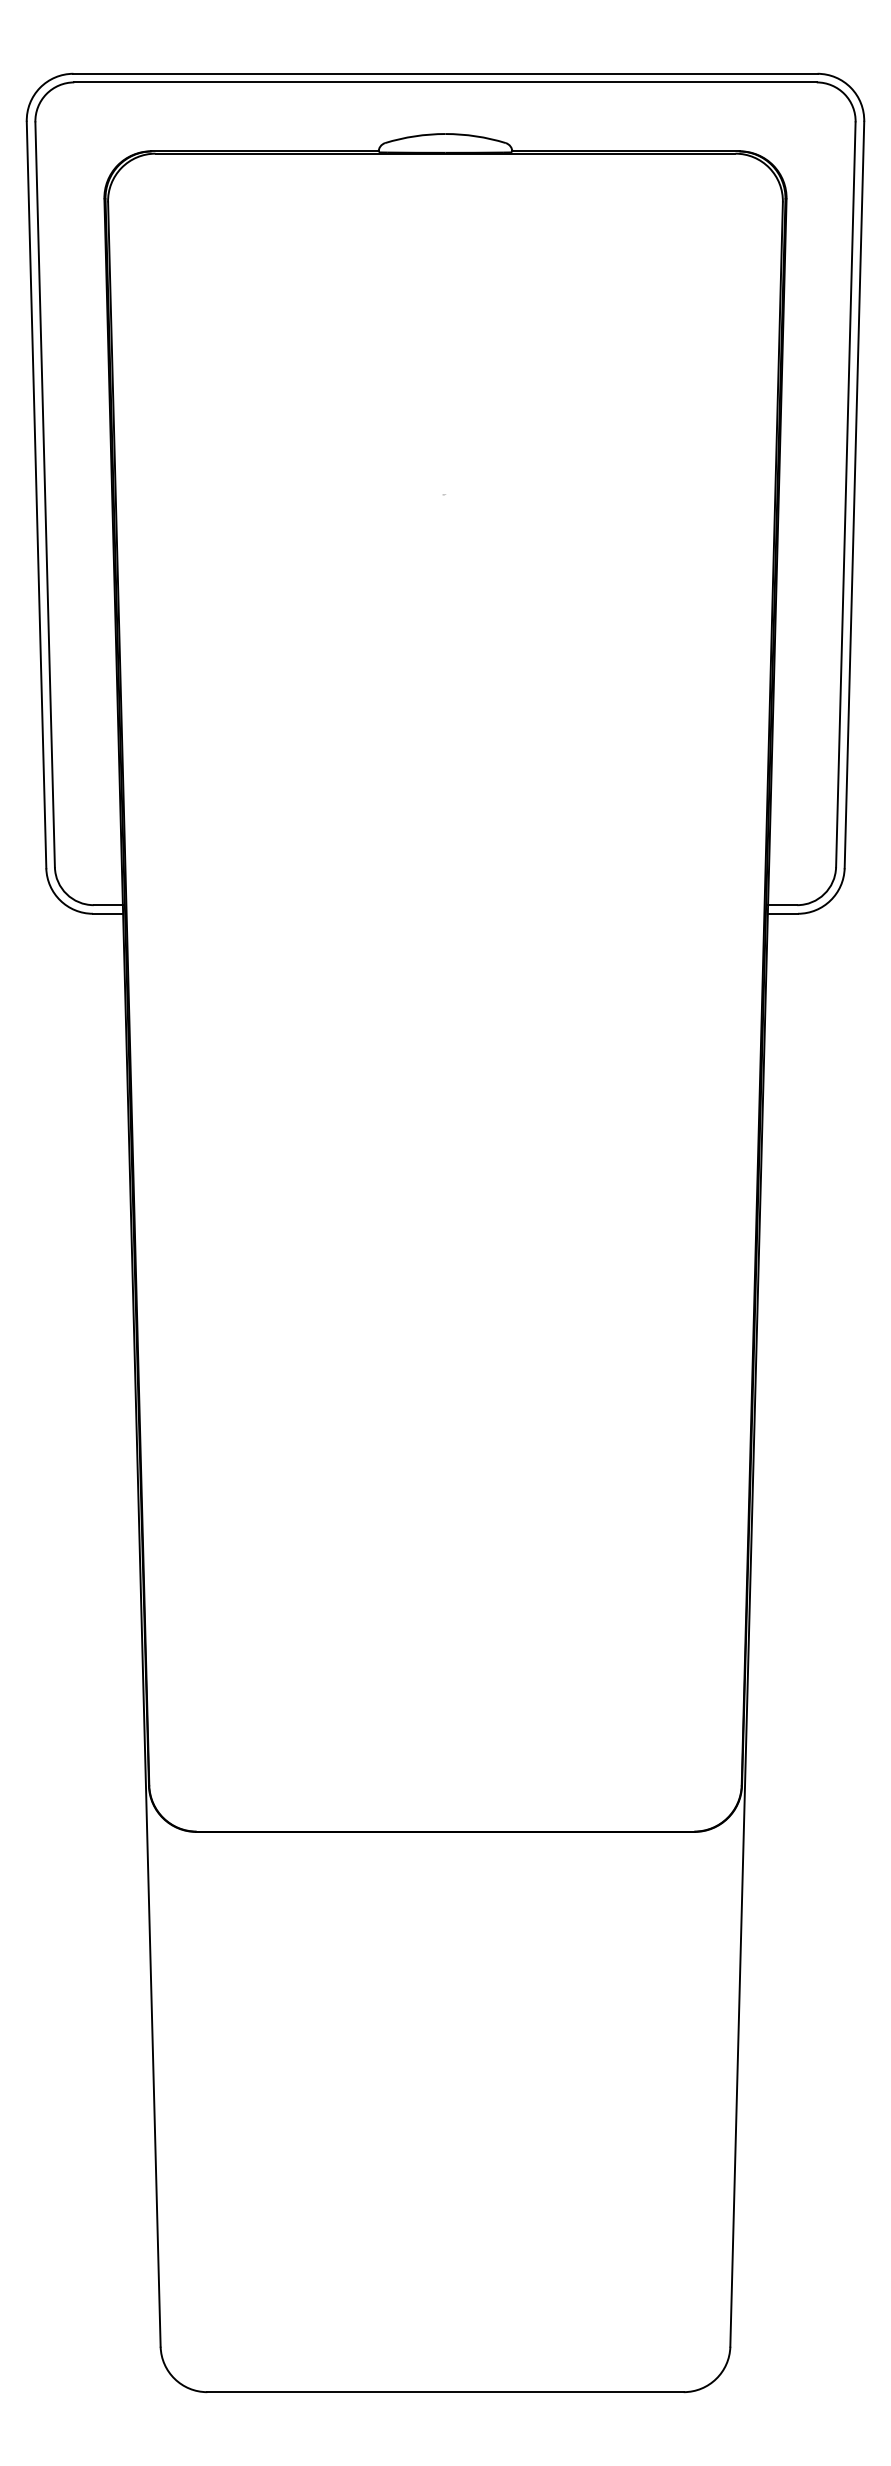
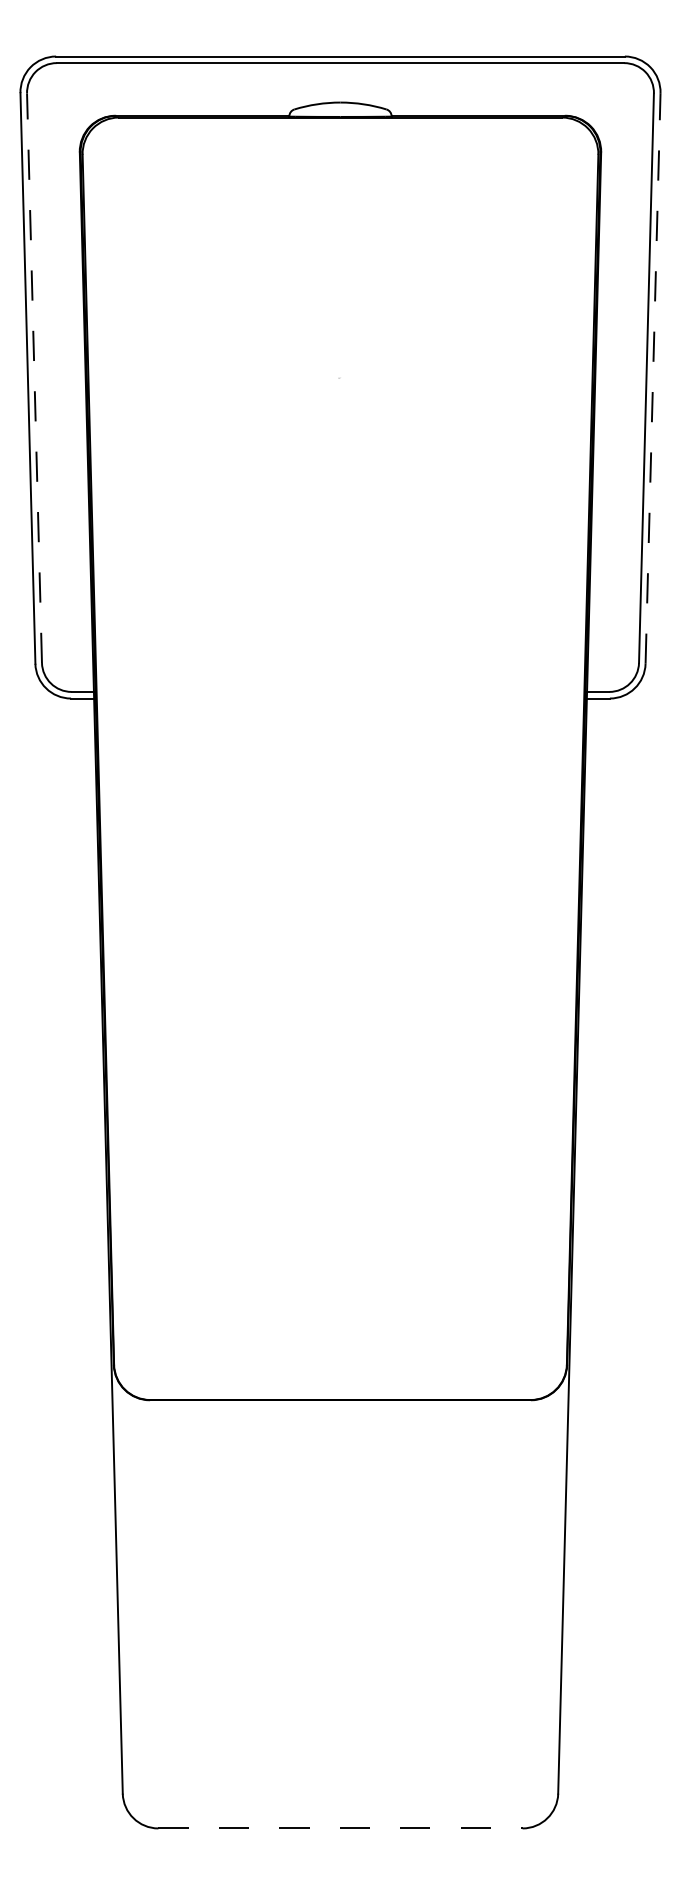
line: (855, 493) -> (653, 377), solid -> dashed
line: (45, 495) -> (34, 378), solid -> dashed
line: (446, 2392) -> (341, 1828), solid -> dashed

